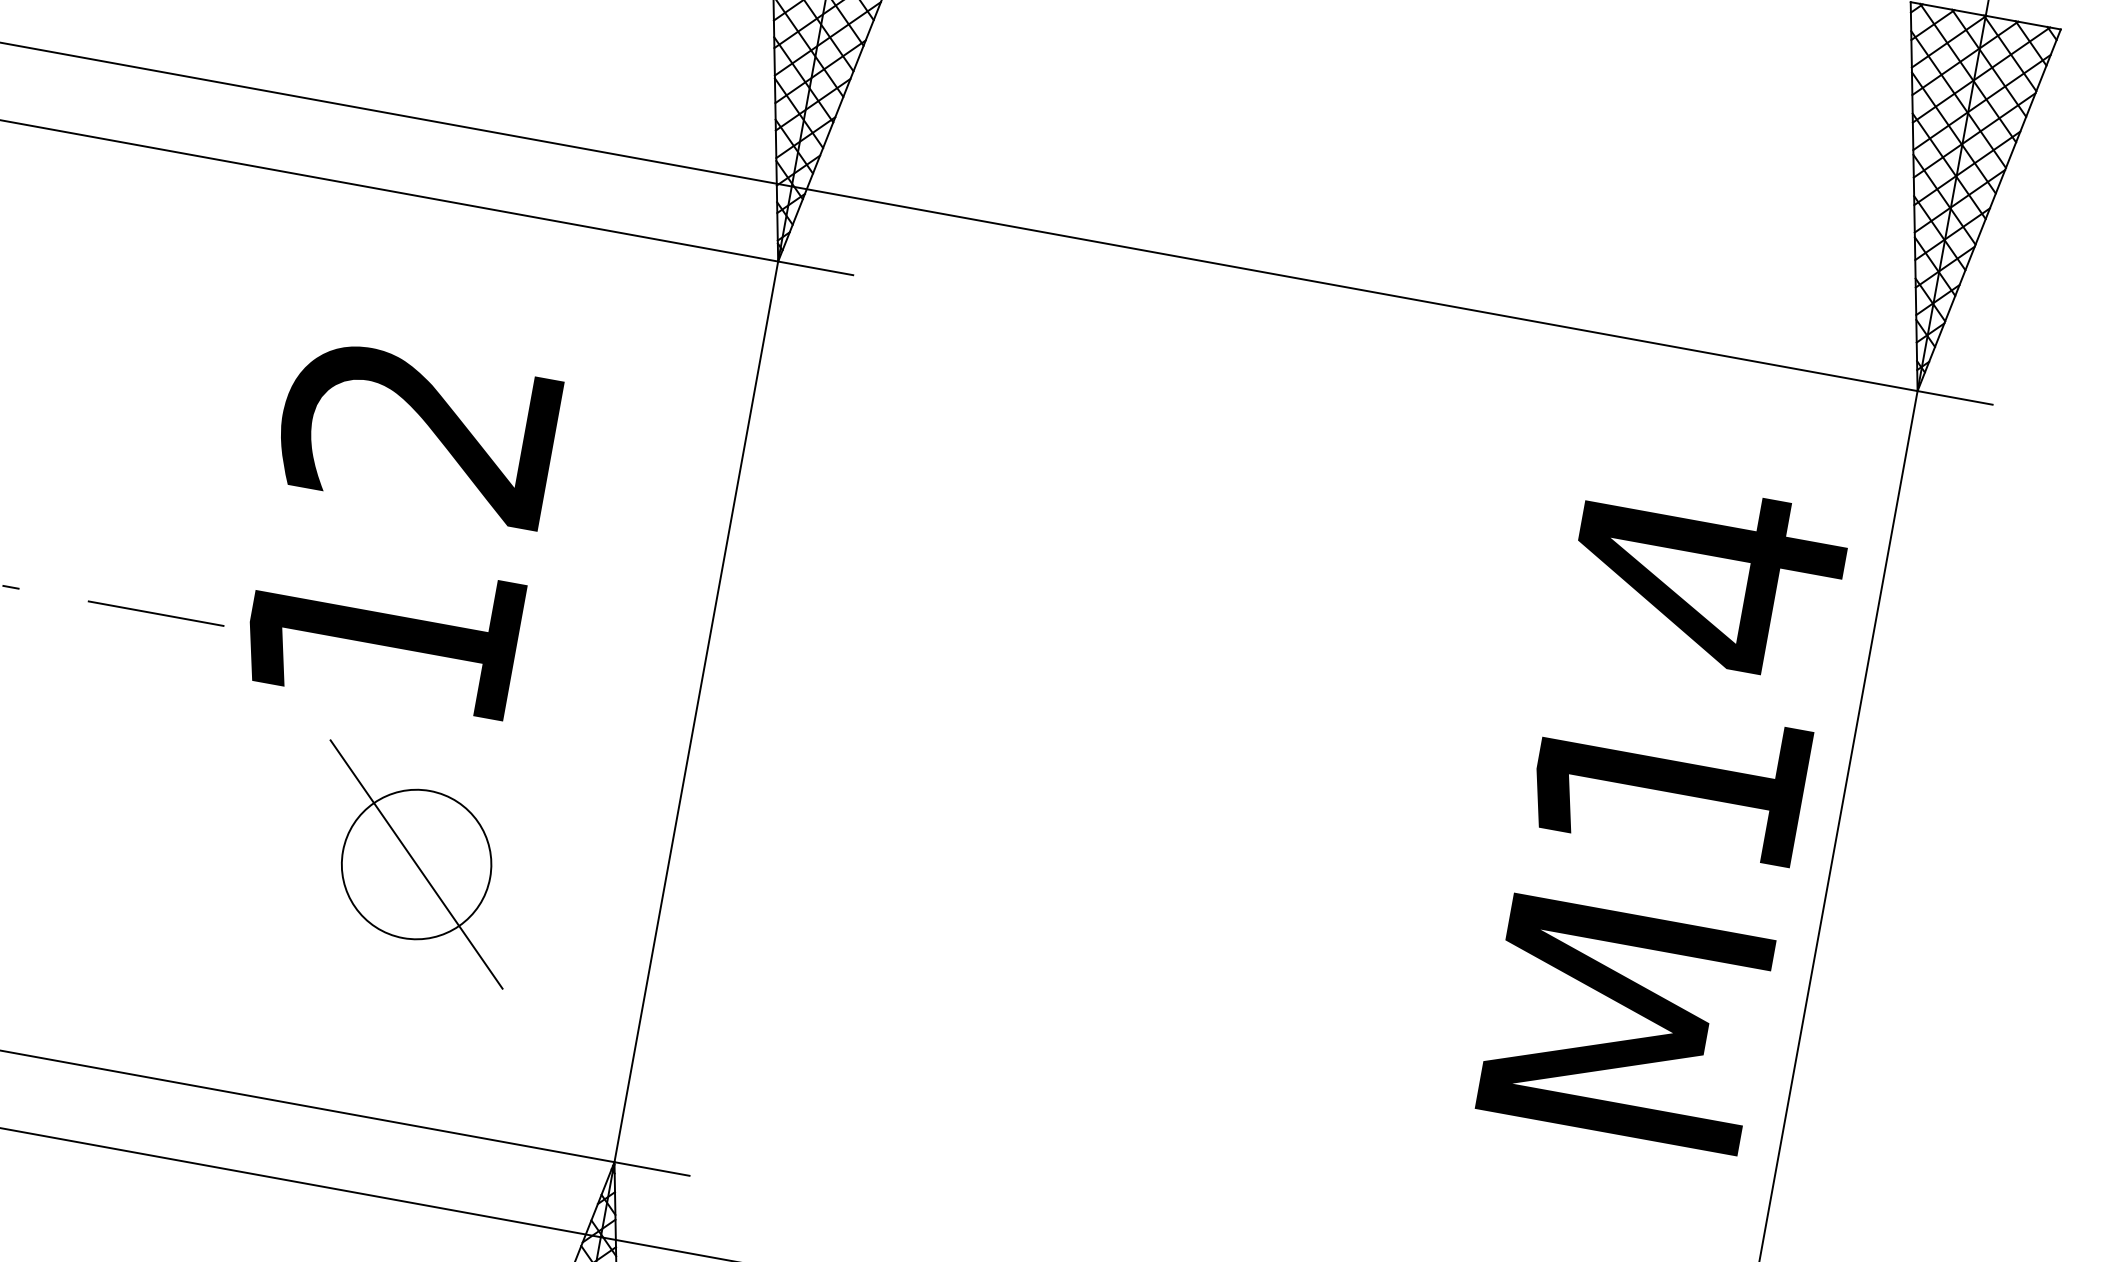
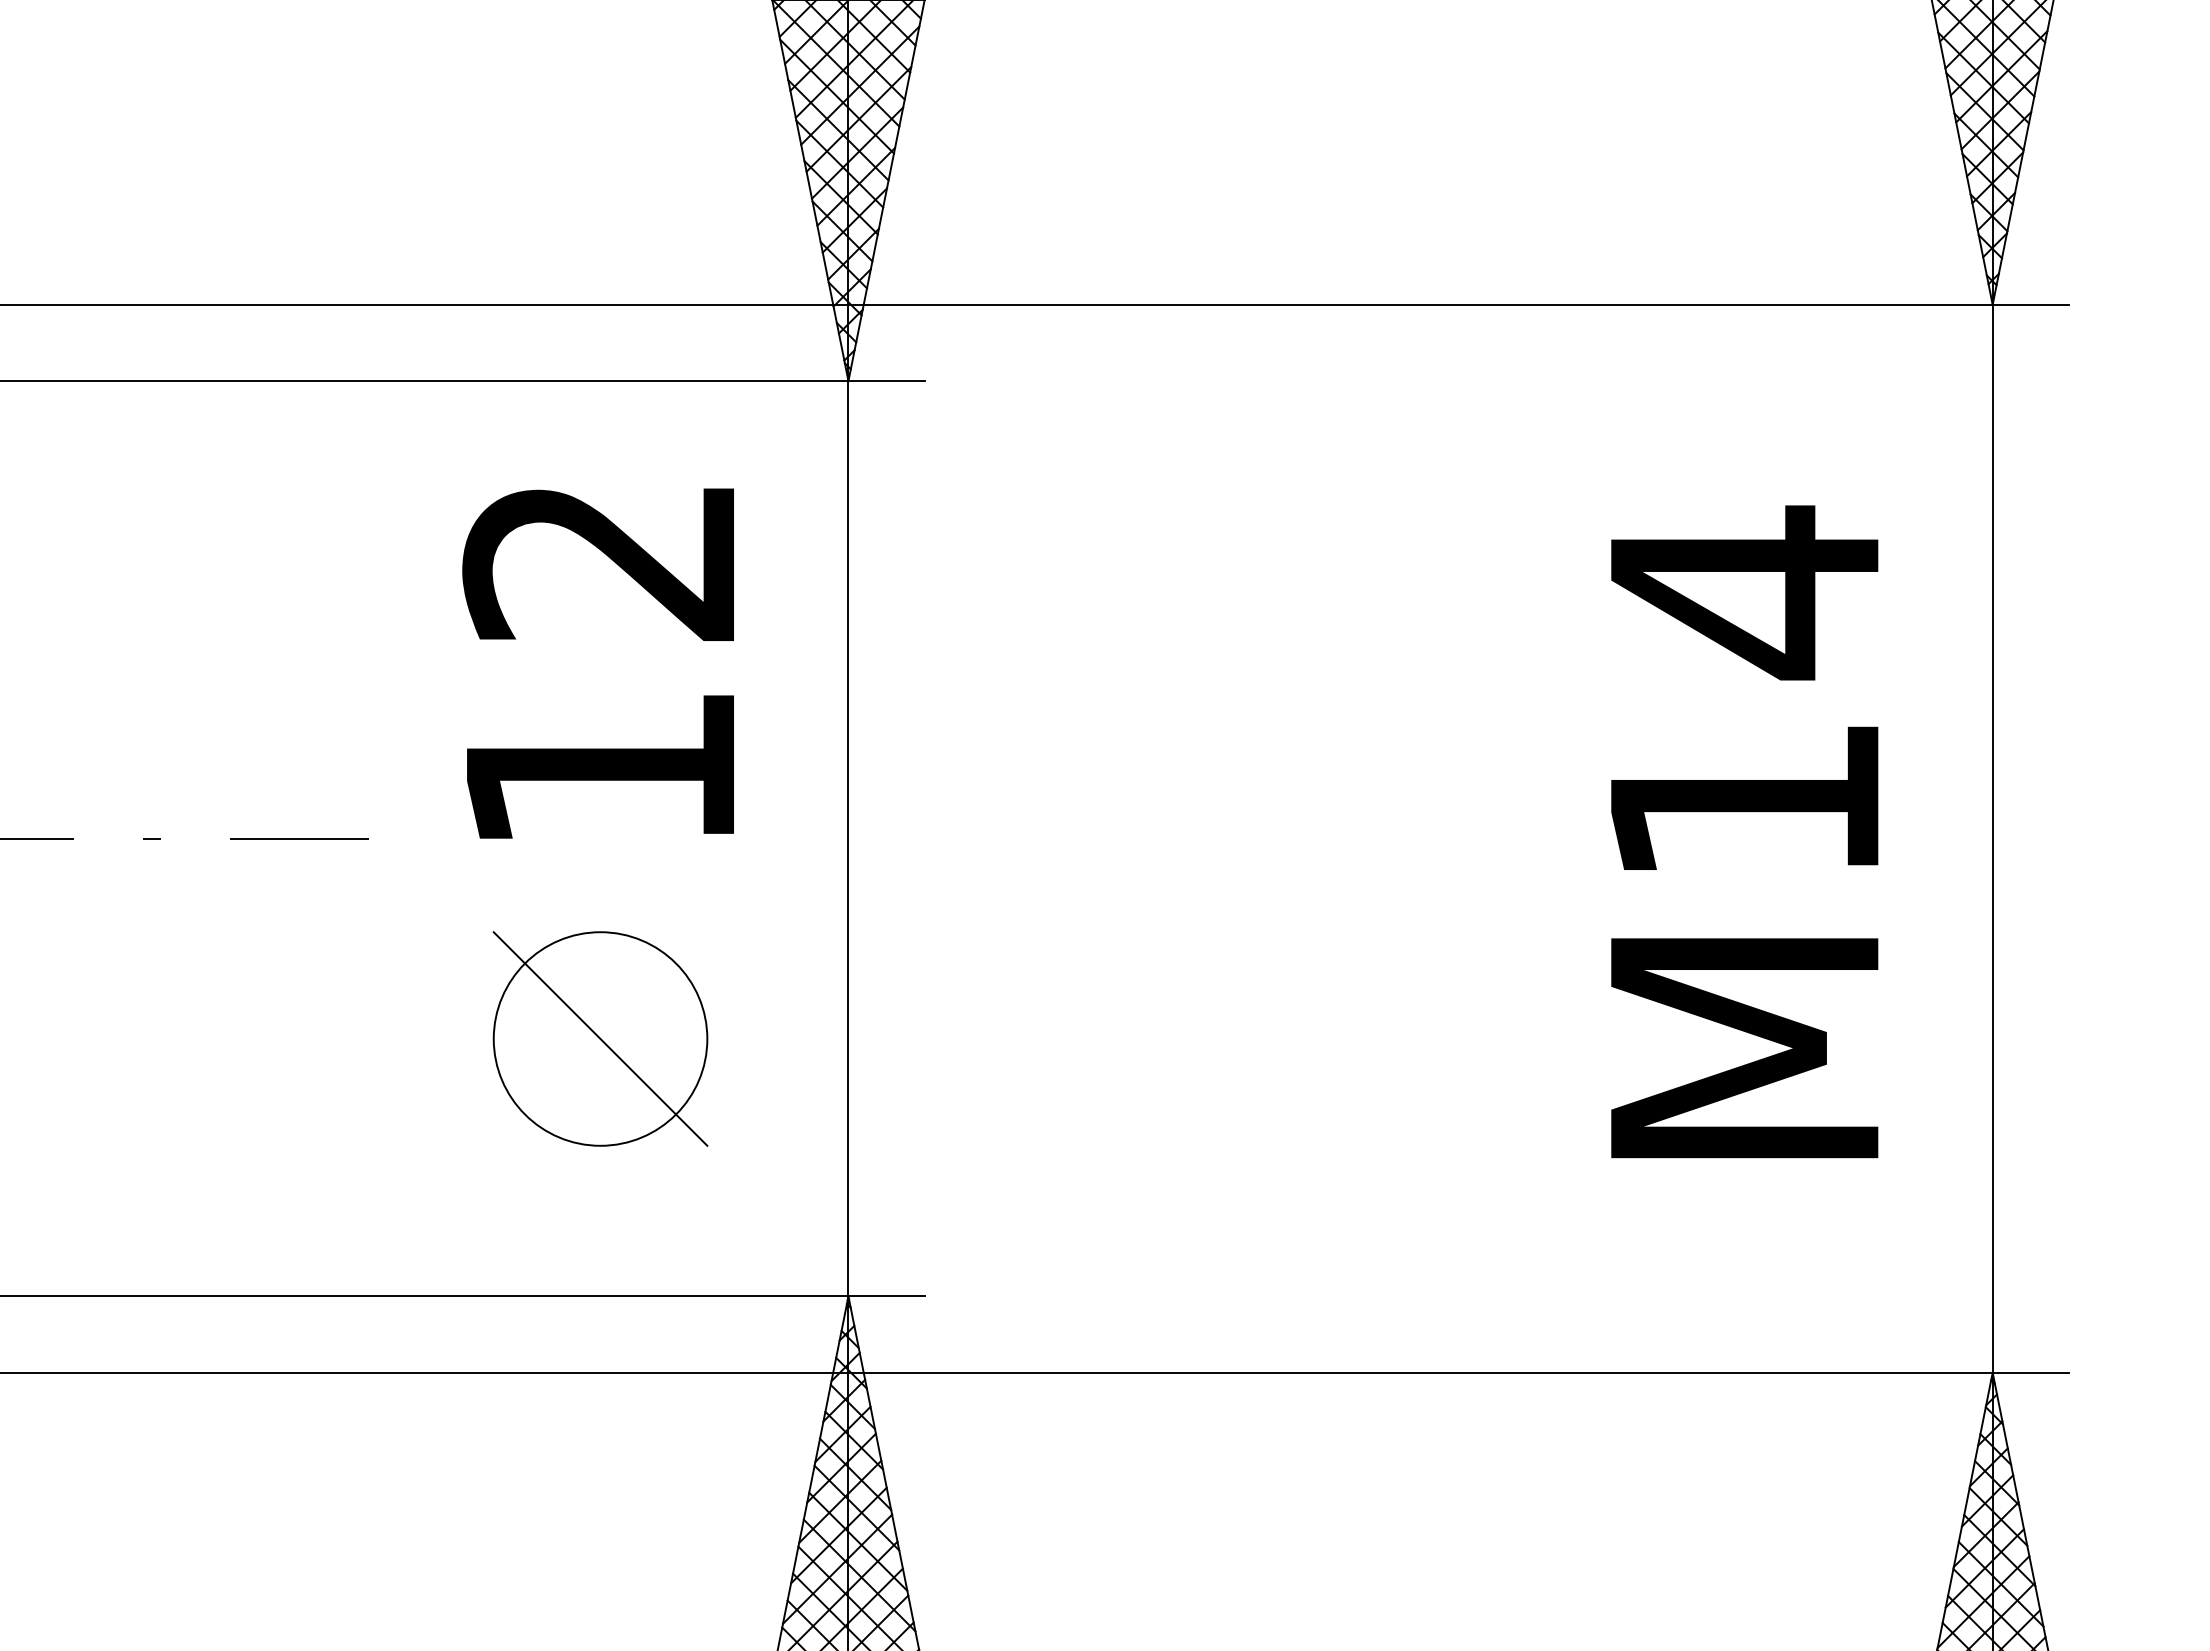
text: (399, 529) -> (597, 663), moved
text: (1664, 811) -> (1744, 831), moved
circle: (416, 864) -> (600, 1038), size x1.43

